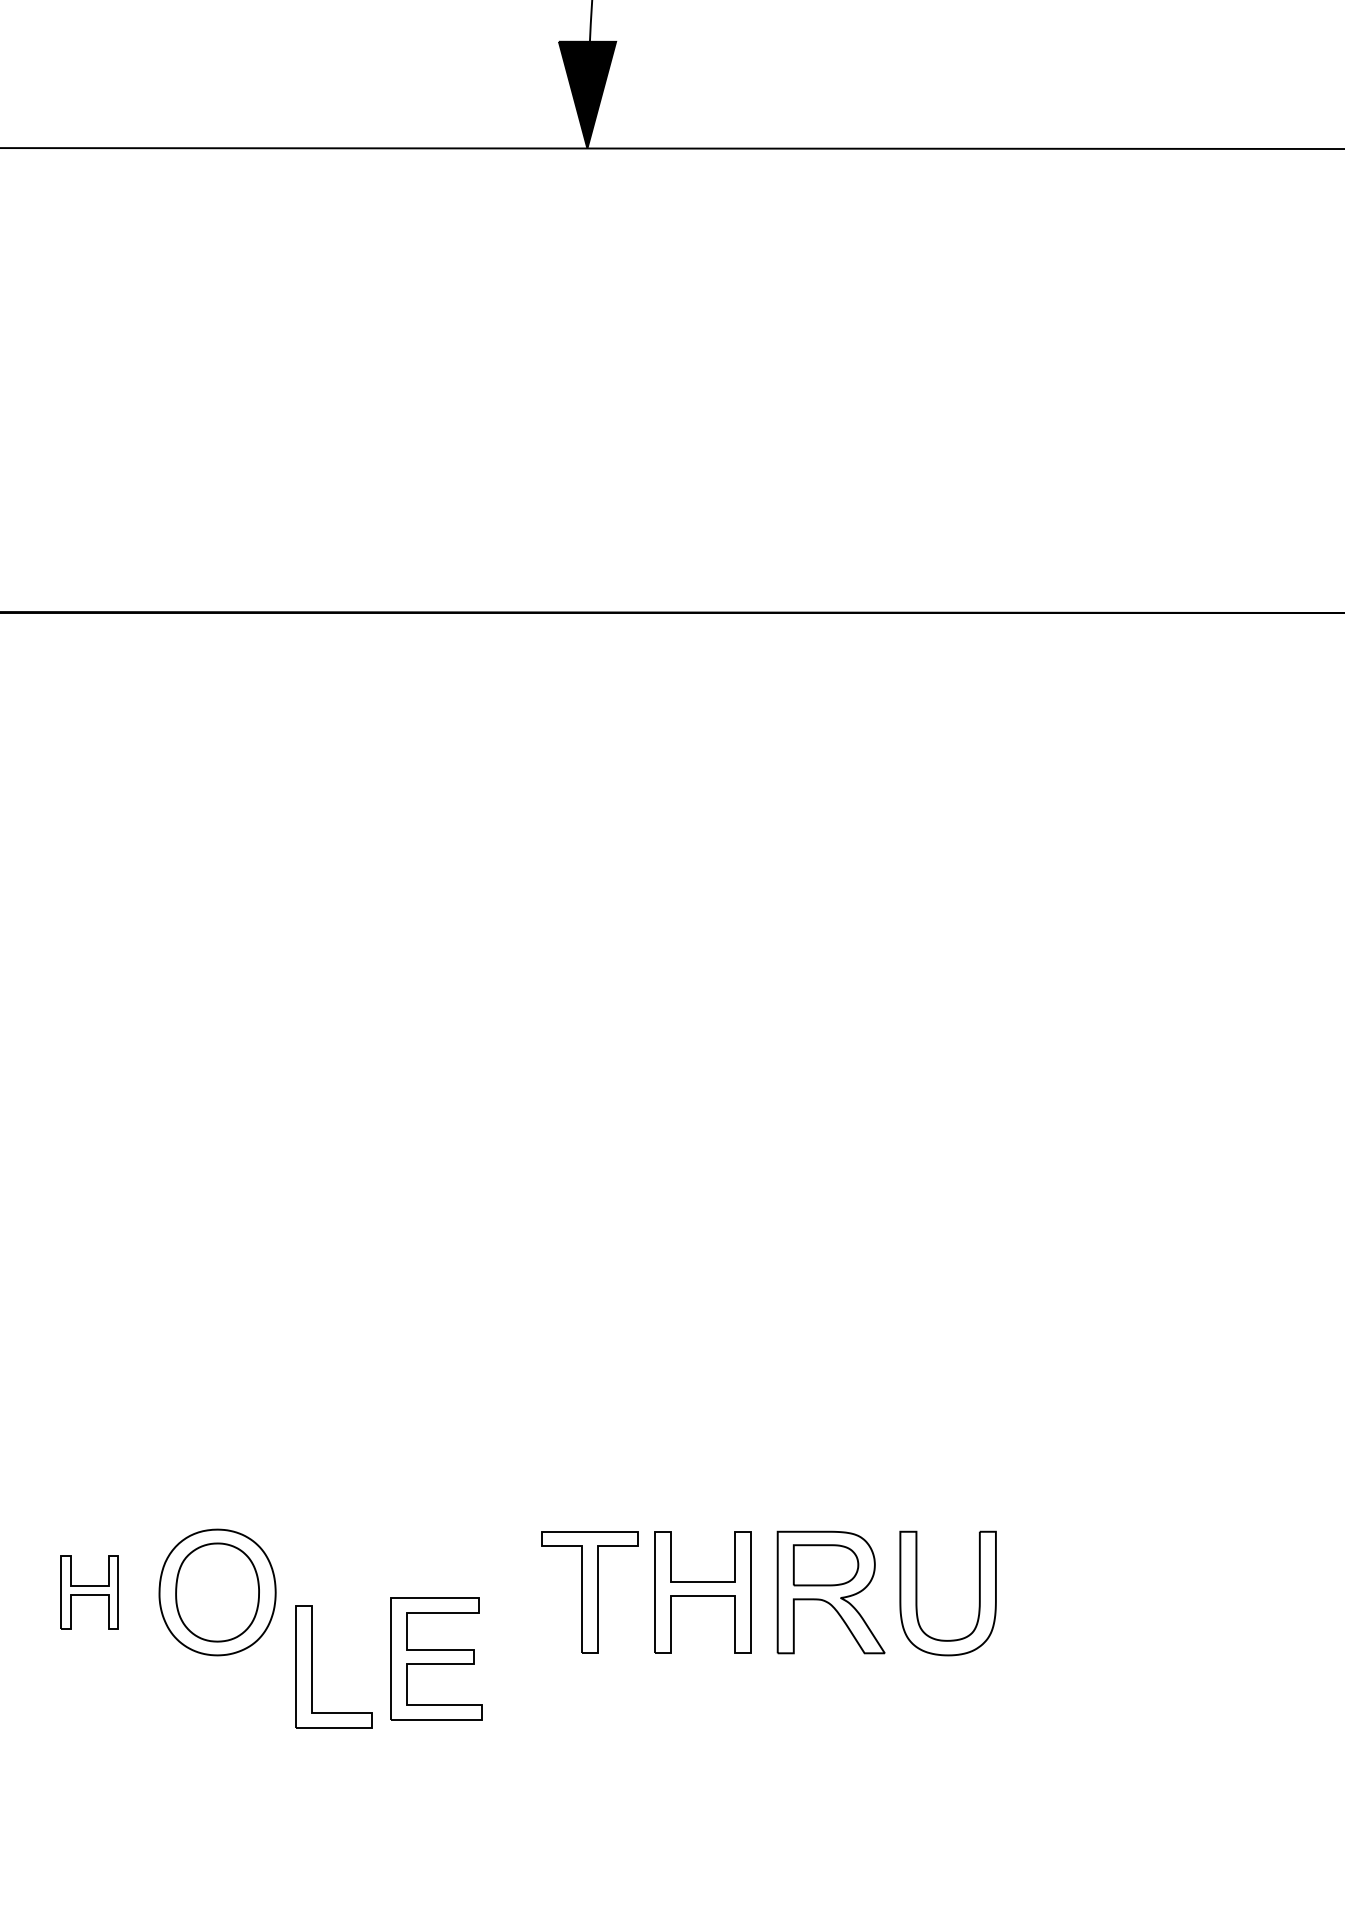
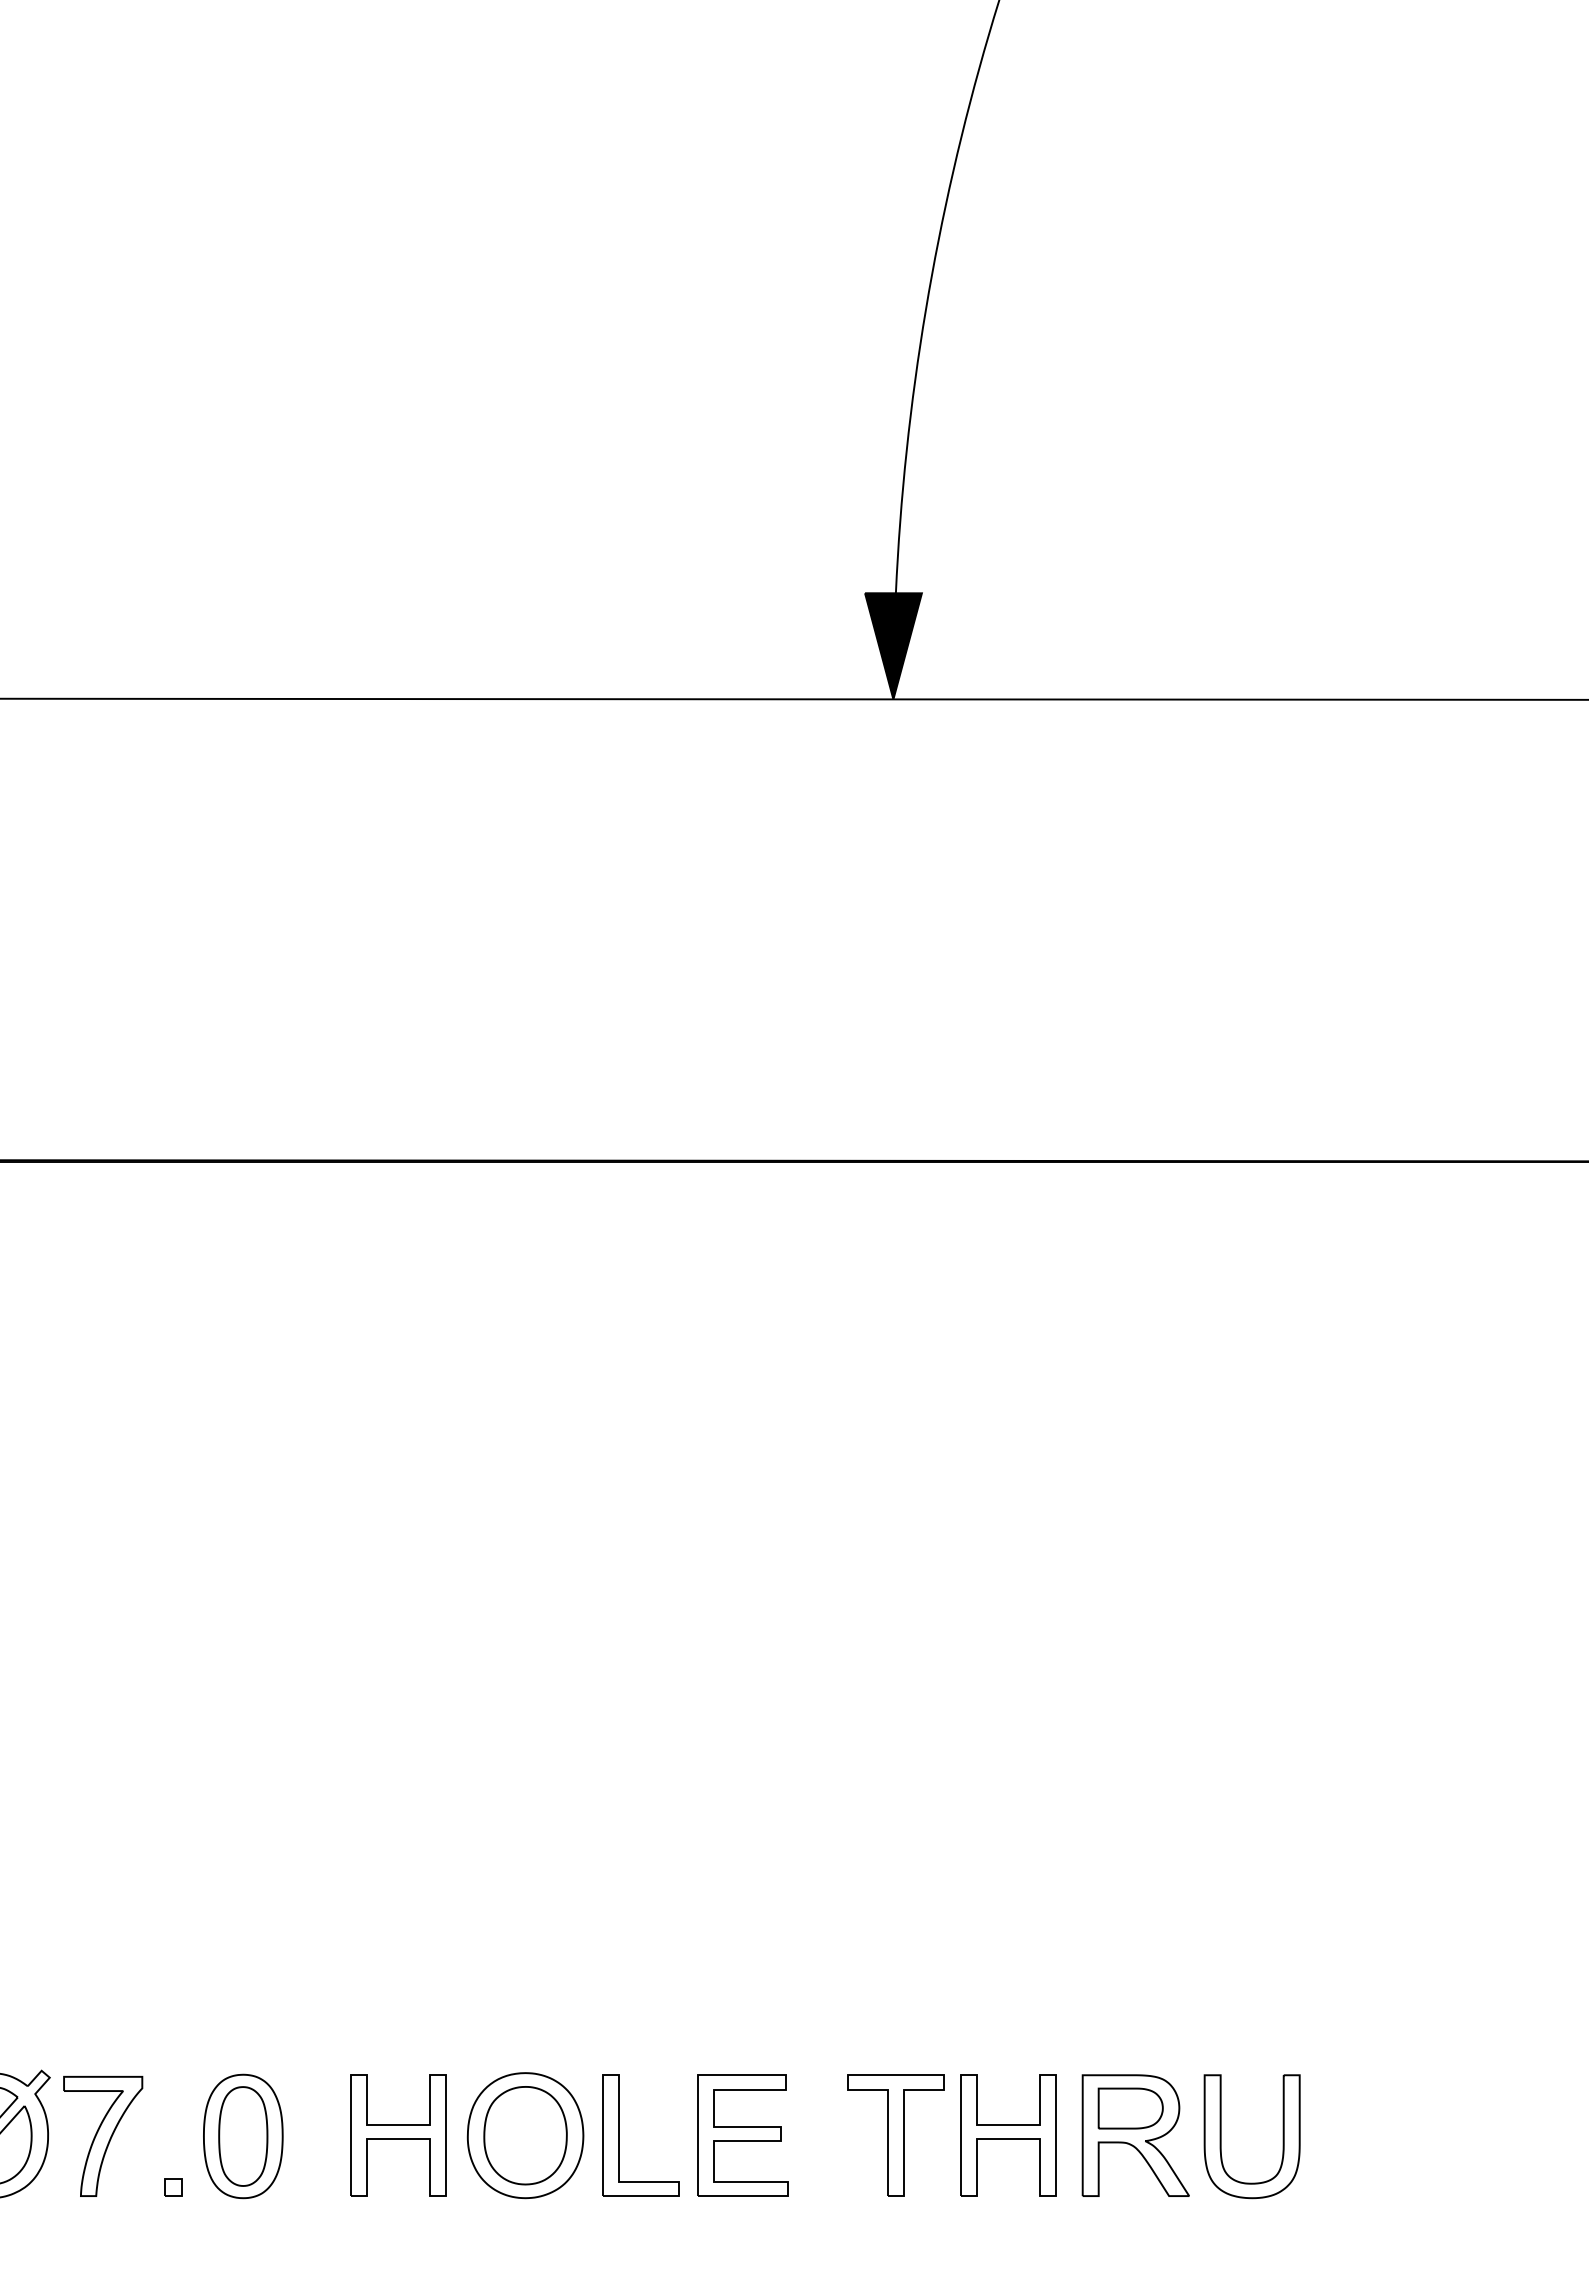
part: (89, 1592) -> (398, 2135), size x1.67
part: (435, 1658) -> (742, 2135), moved
part: (312, 1666) -> (619, 2135), moved

